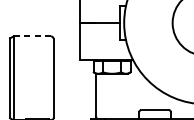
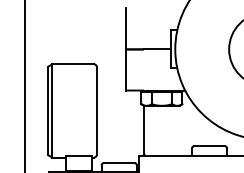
line: (32, 36) -> (73, 64), dashed -> solid

